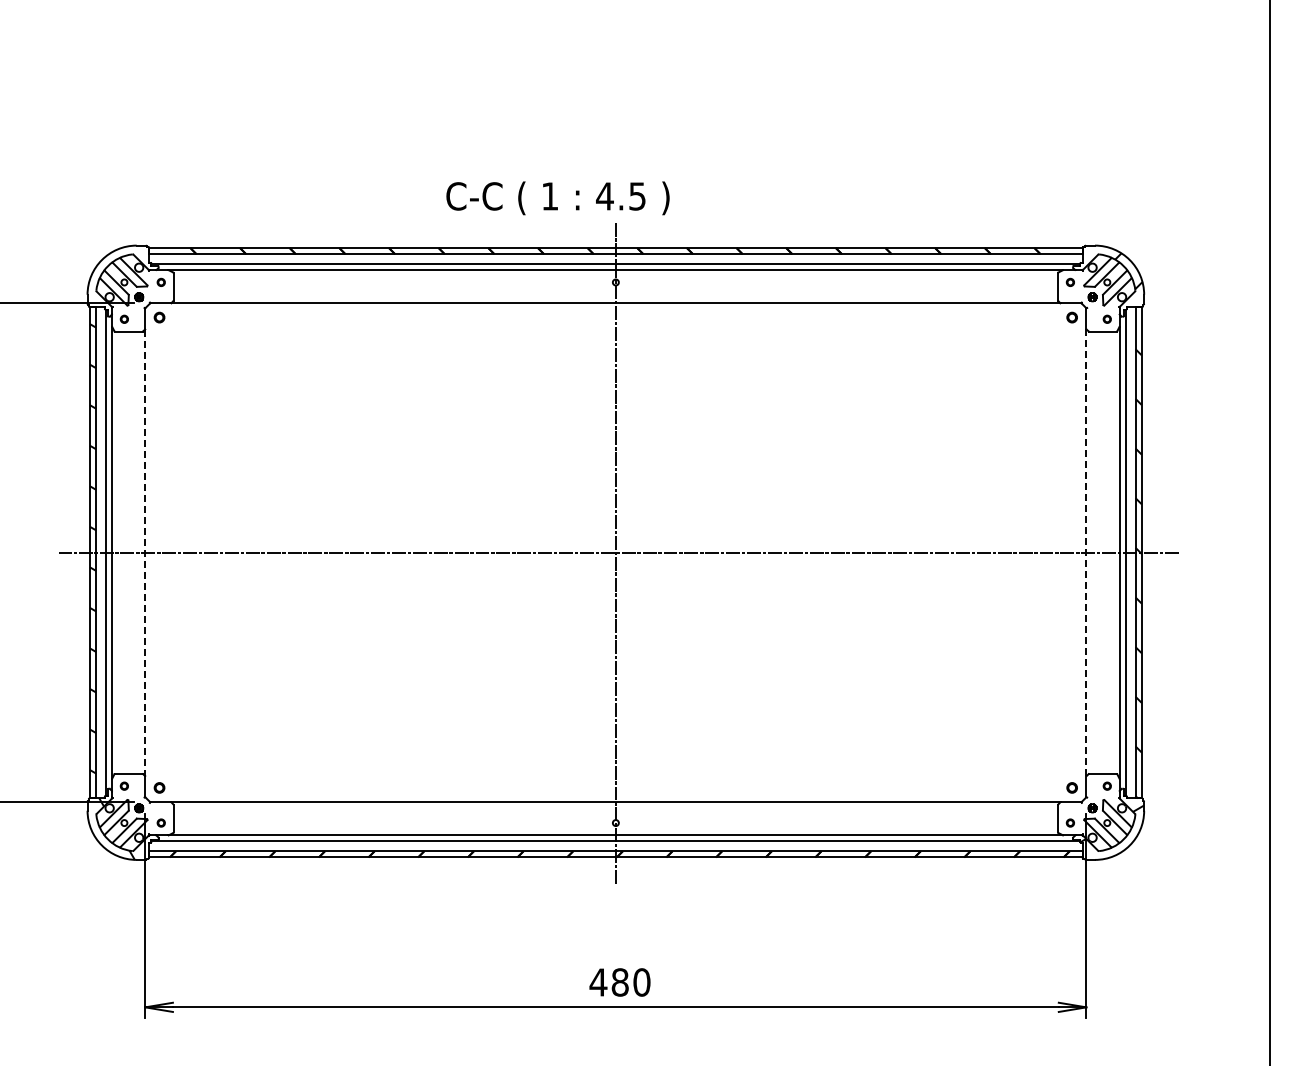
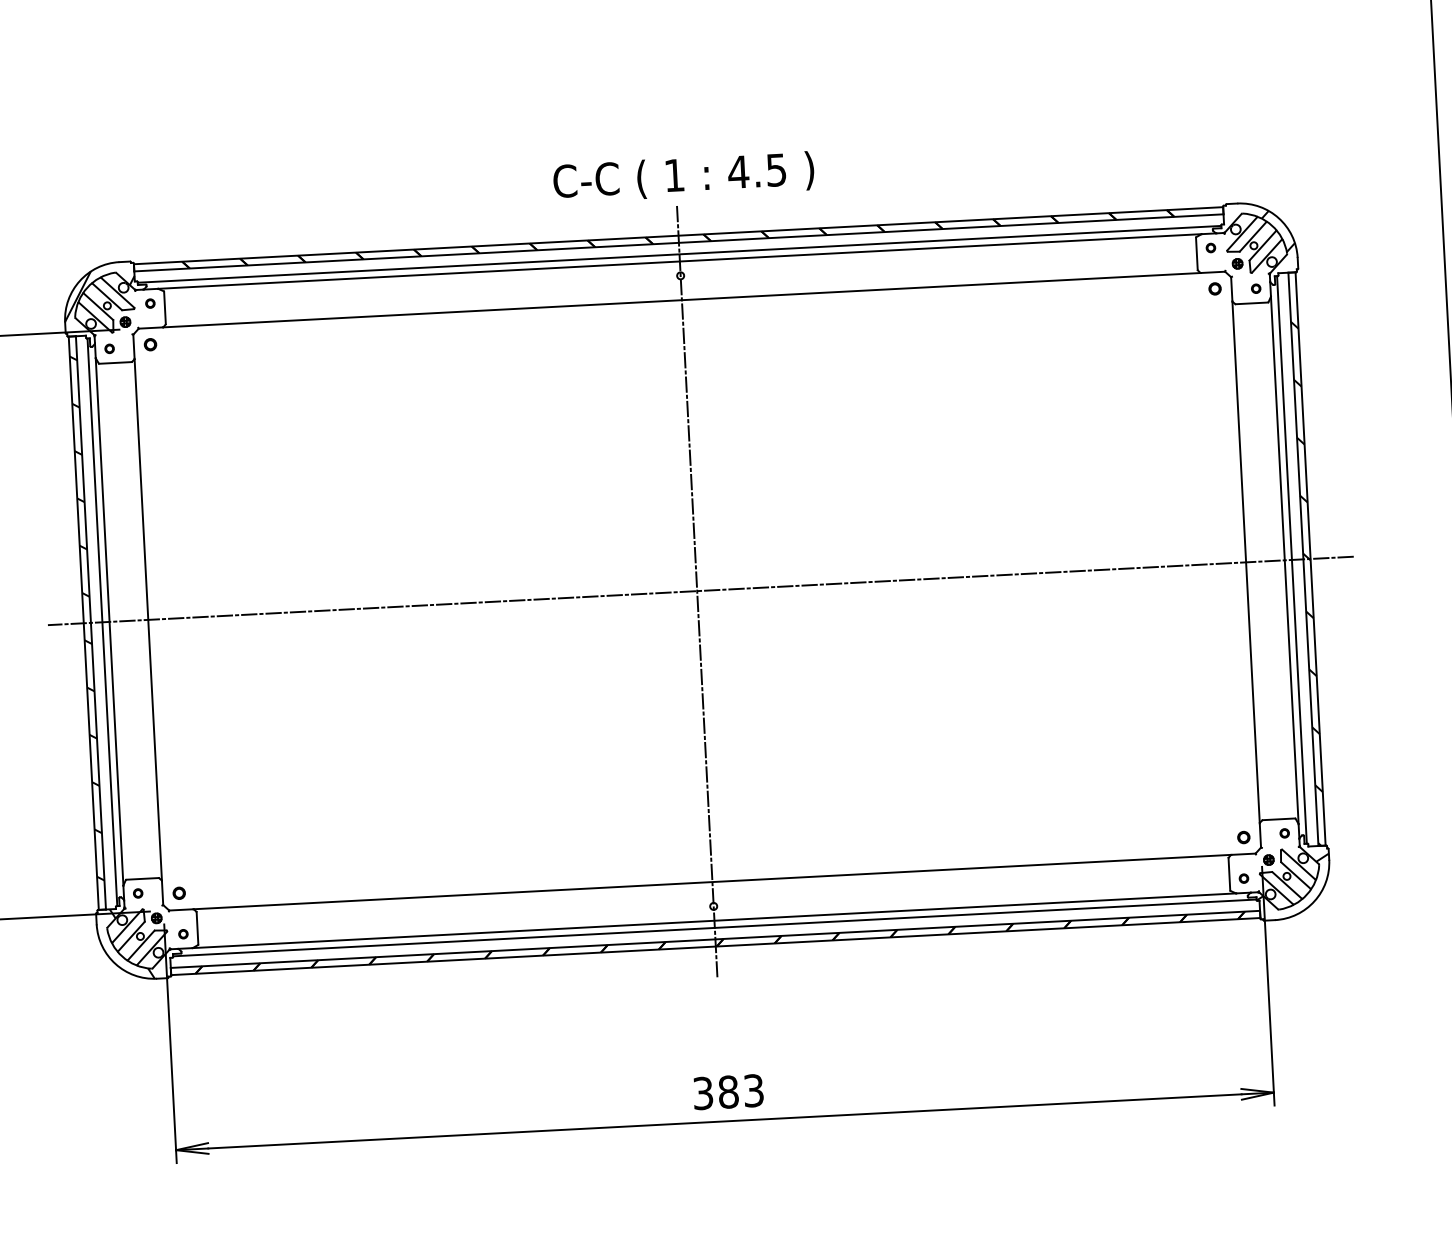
text: (557, 198) -> (683, 177), moved
hatch: (118, 273) -> (99, 295), added
line: (145, 552) -> (148, 619), dashed -> solid
line: (1086, 552) -> (1246, 562), dashed -> solid
text: (619, 982) -> (727, 1092), 480 -> 383

